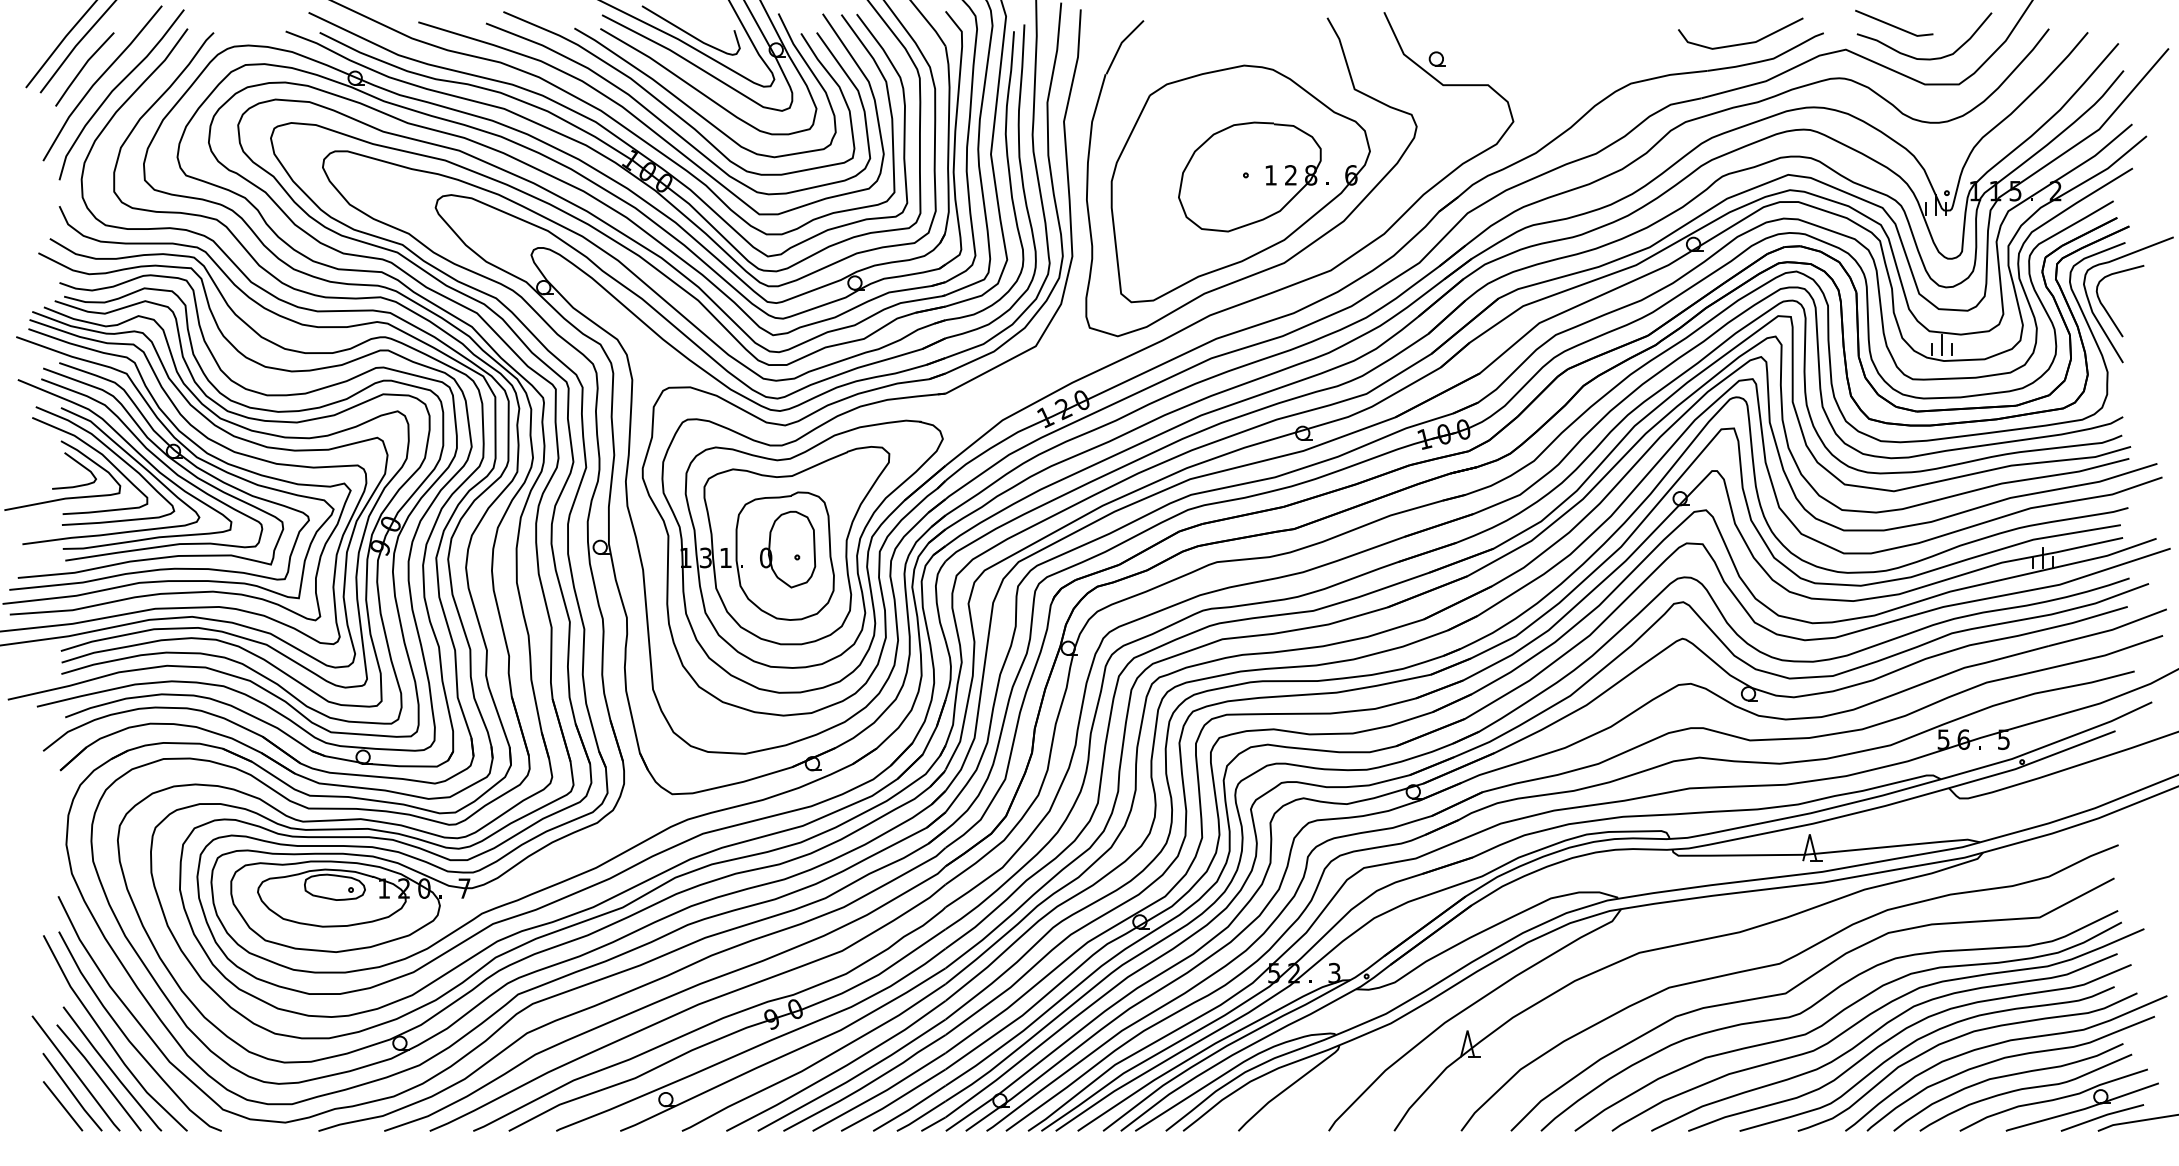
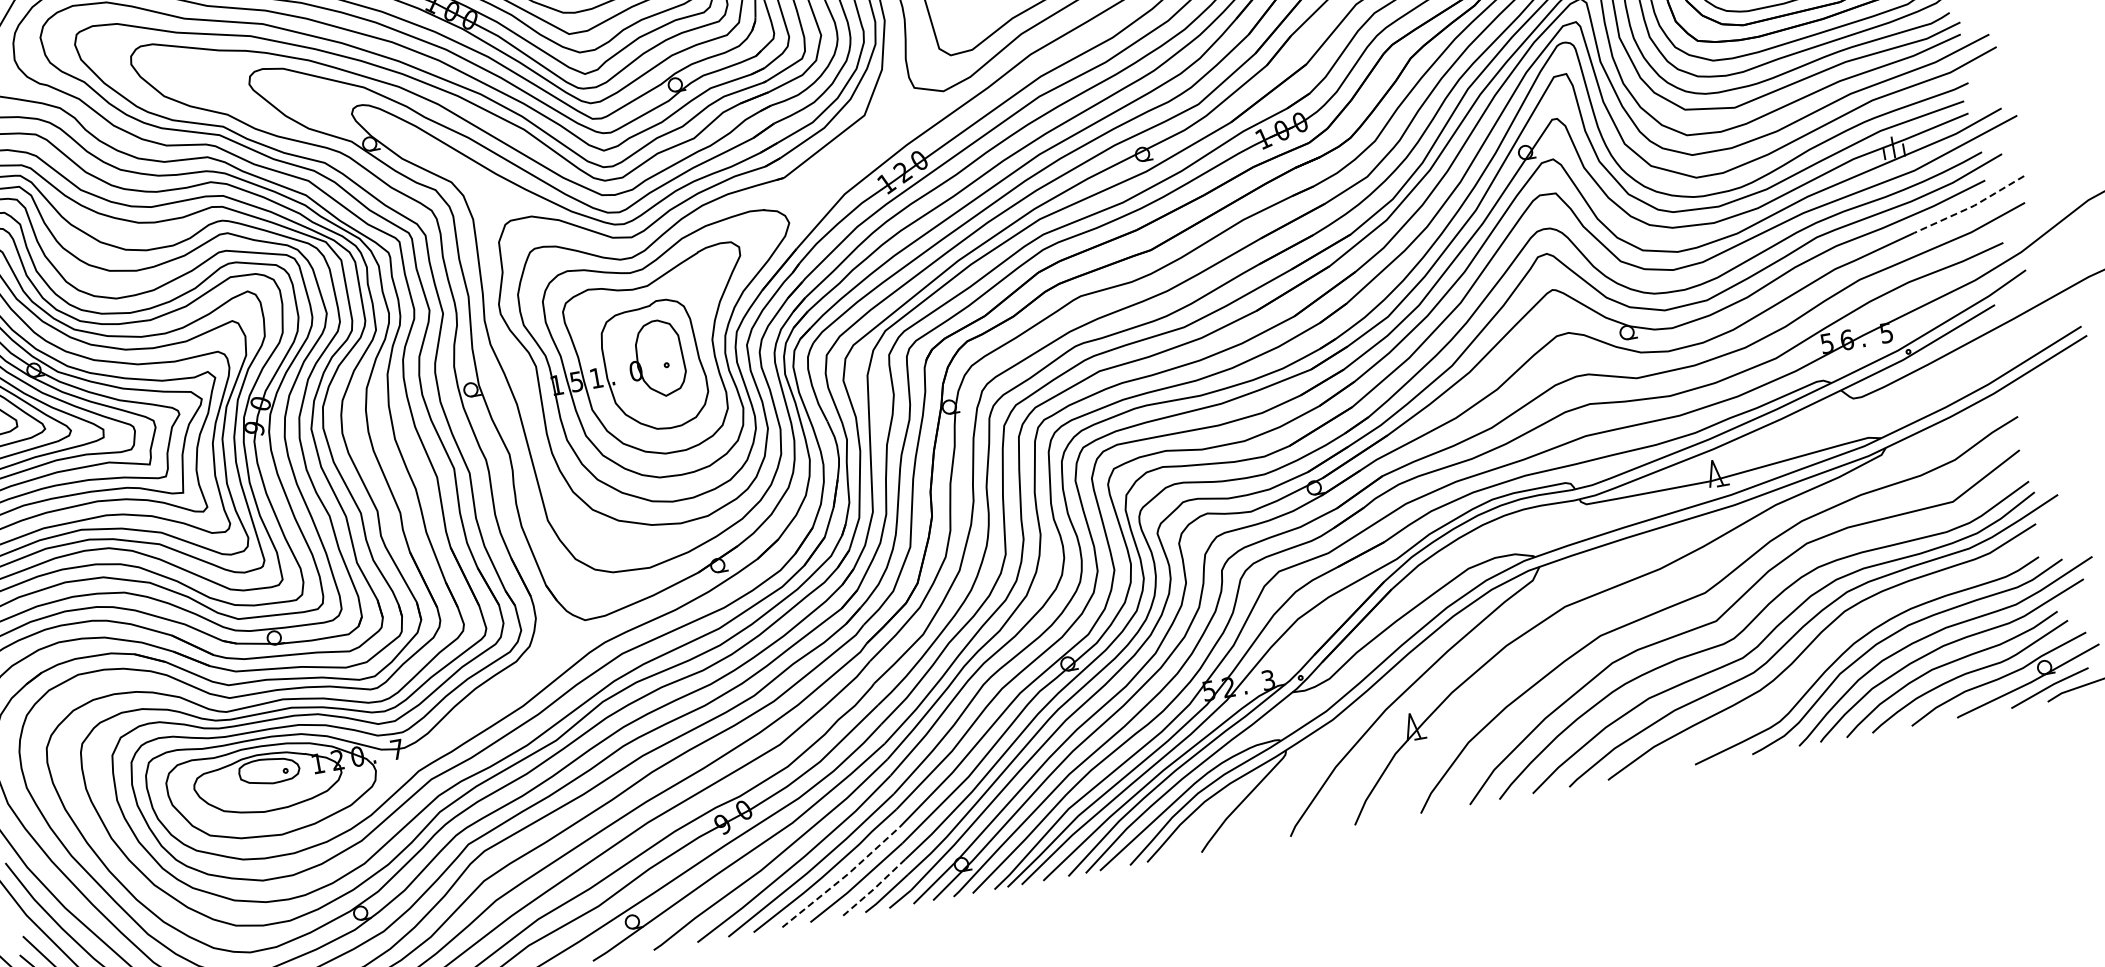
text: (705, 557) -> (576, 381), 3 -> 5
line: (2109, 630) -> (1971, 207), solid -> dashed
curve: (1900, 1033) -> (1836, 640), removed
line: (881, 1093) -> (843, 878), solid -> dashed
line: (909, 1109) -> (873, 889), solid -> dashed

